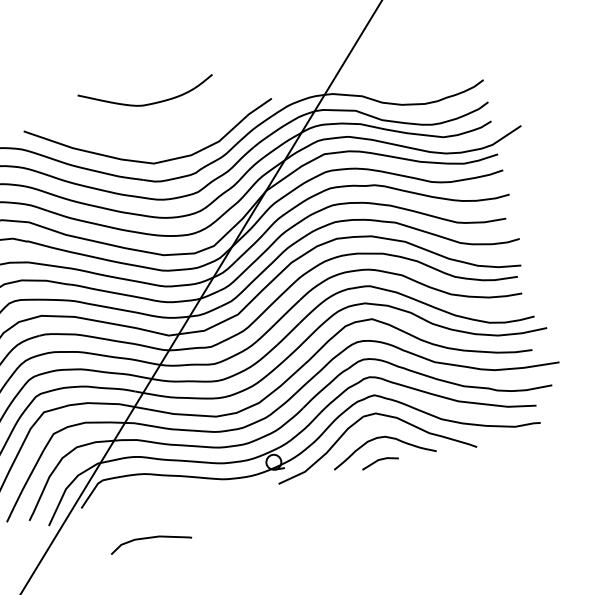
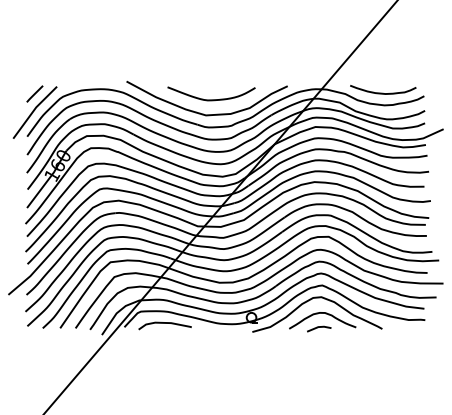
curve: (420, 84) -> (383, 92), added
curve: (147, 103) -> (211, 99), moved
curve: (149, 538) -> (164, 323), moved

